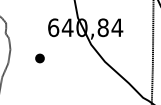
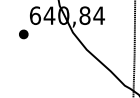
part: (39, 58) -> (23, 34), moved

